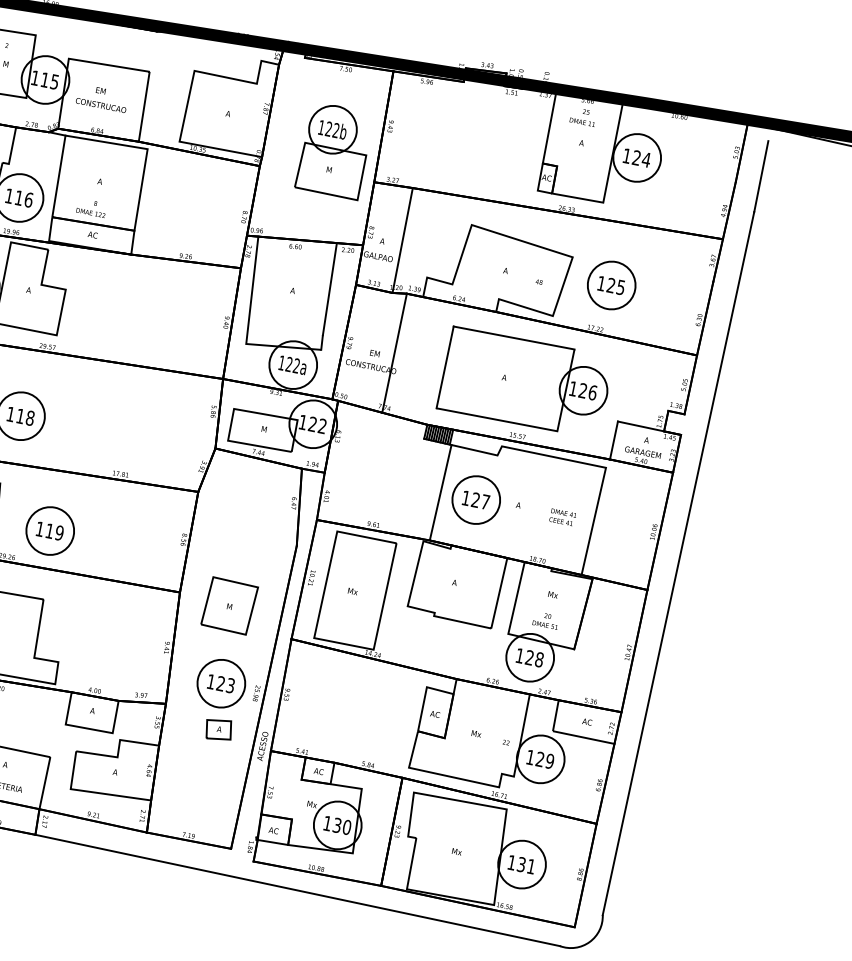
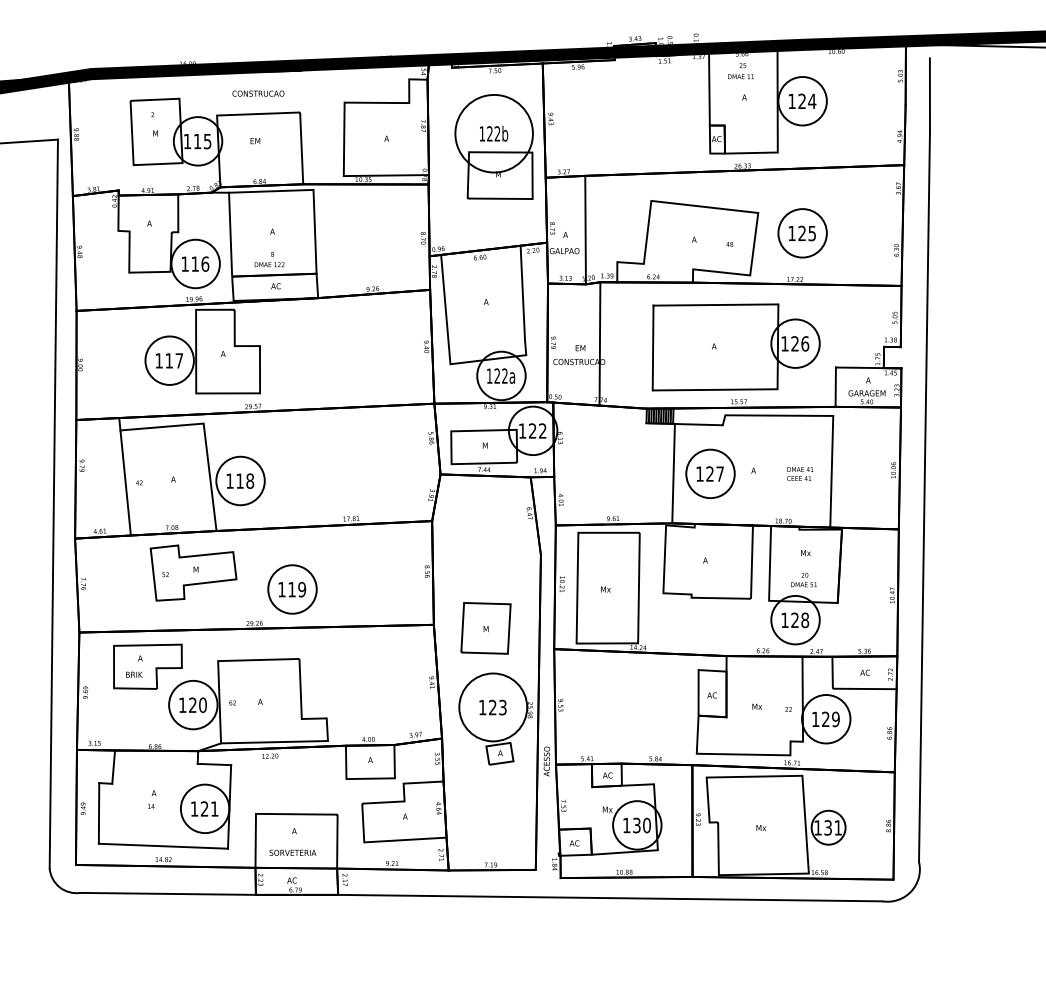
text: (101, 105) -> (258, 93), moved
circle: (332, 129) -> (493, 133), size x1.6
circle: (221, 683) -> (493, 707), size x1.4
circle: (521, 864) -> (828, 827), size x0.7

